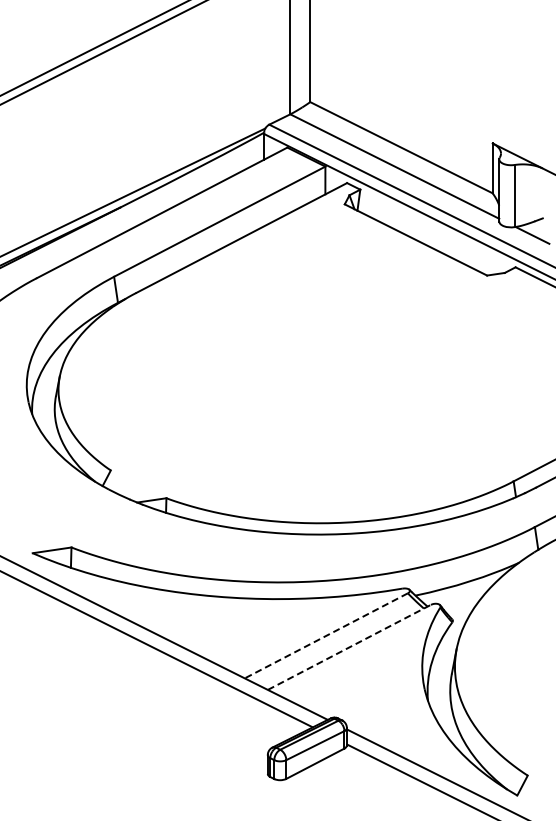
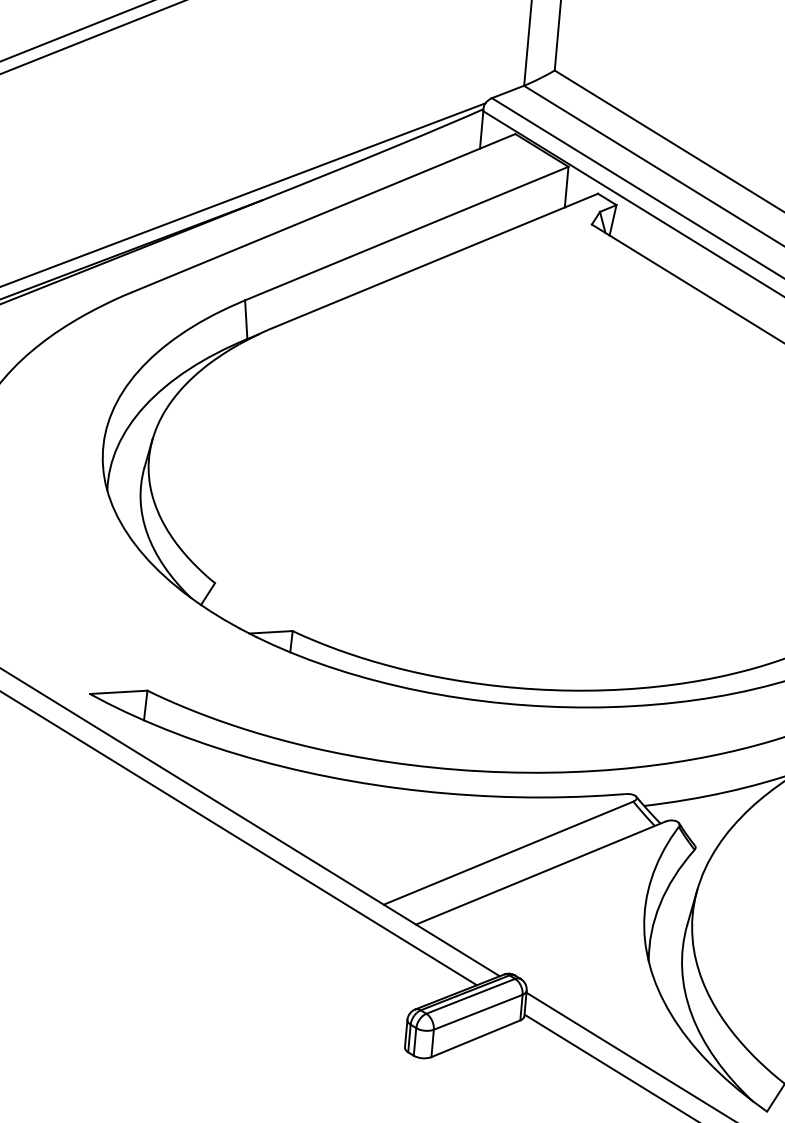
line: (326, 635) -> (508, 852), dashed -> solid
line: (349, 647) -> (540, 873), dashed -> solid

